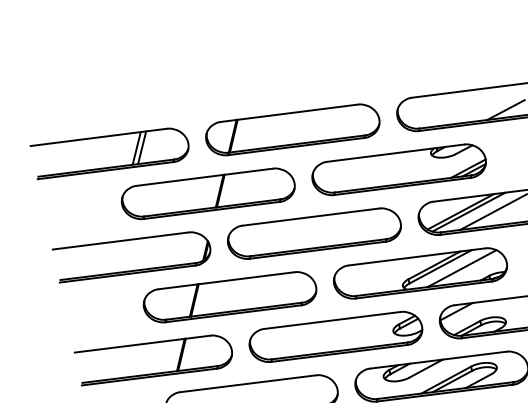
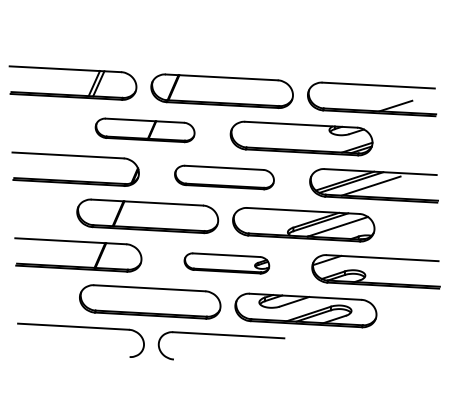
part: (207, 194) -> (144, 130), size x0.7
part: (314, 233) -> (224, 177), size x0.7
part: (335, 337) -> (226, 263), size x0.6

